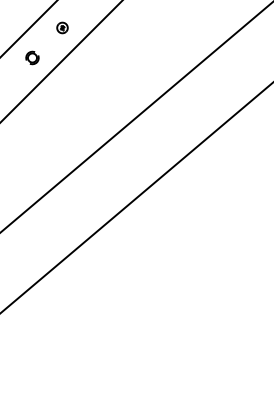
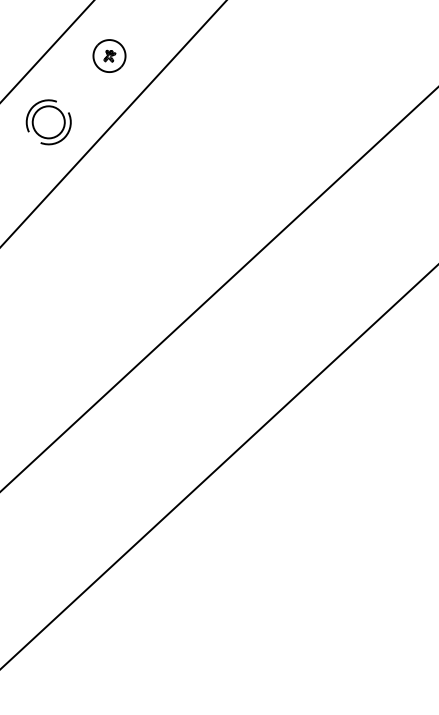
part: (62, 27) -> (109, 55), size x1.43
part: (32, 57) -> (48, 121), size x1.67

